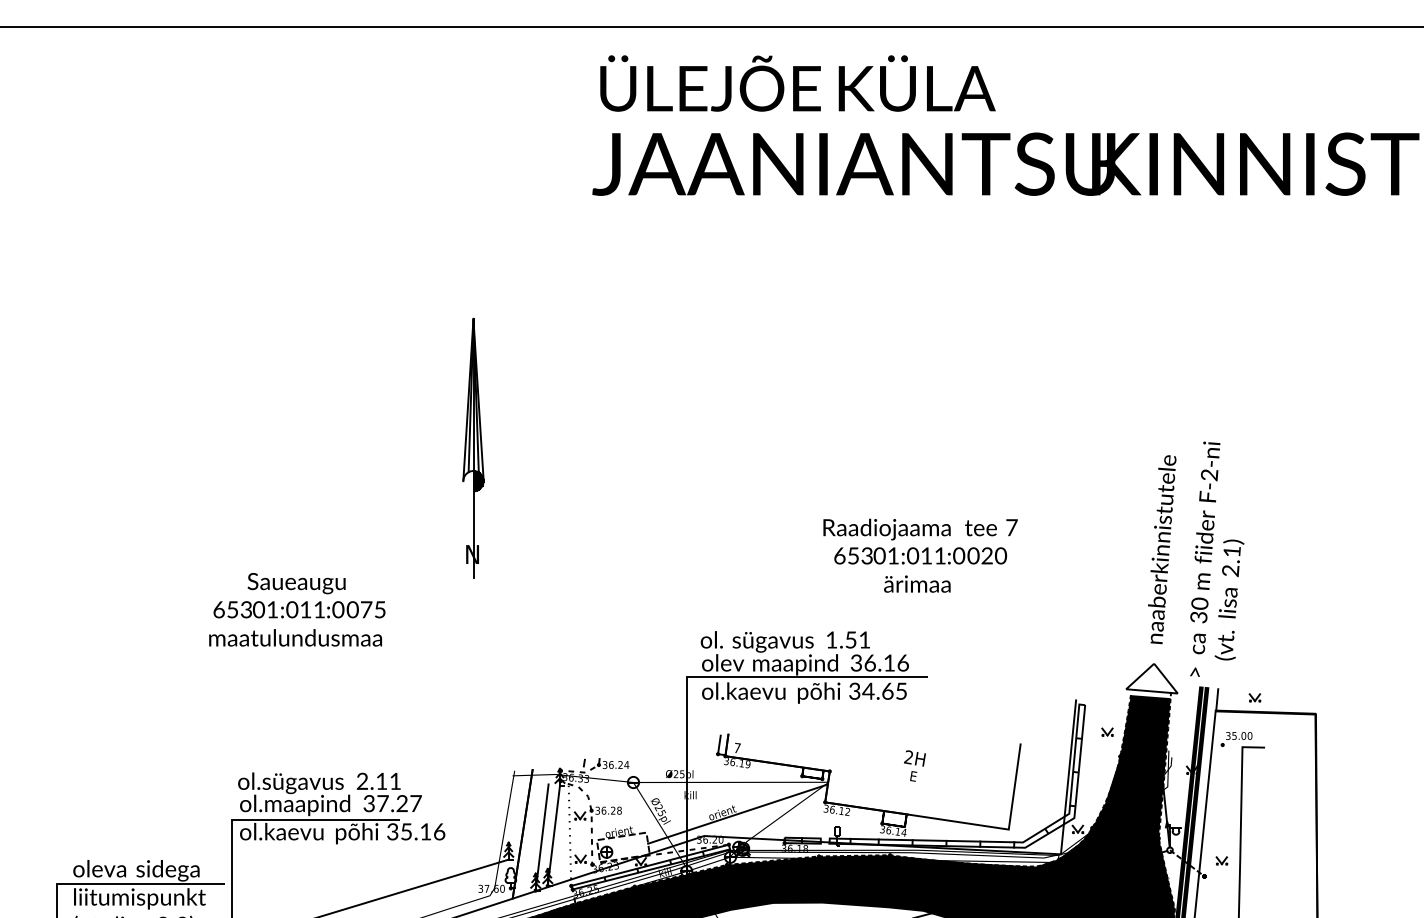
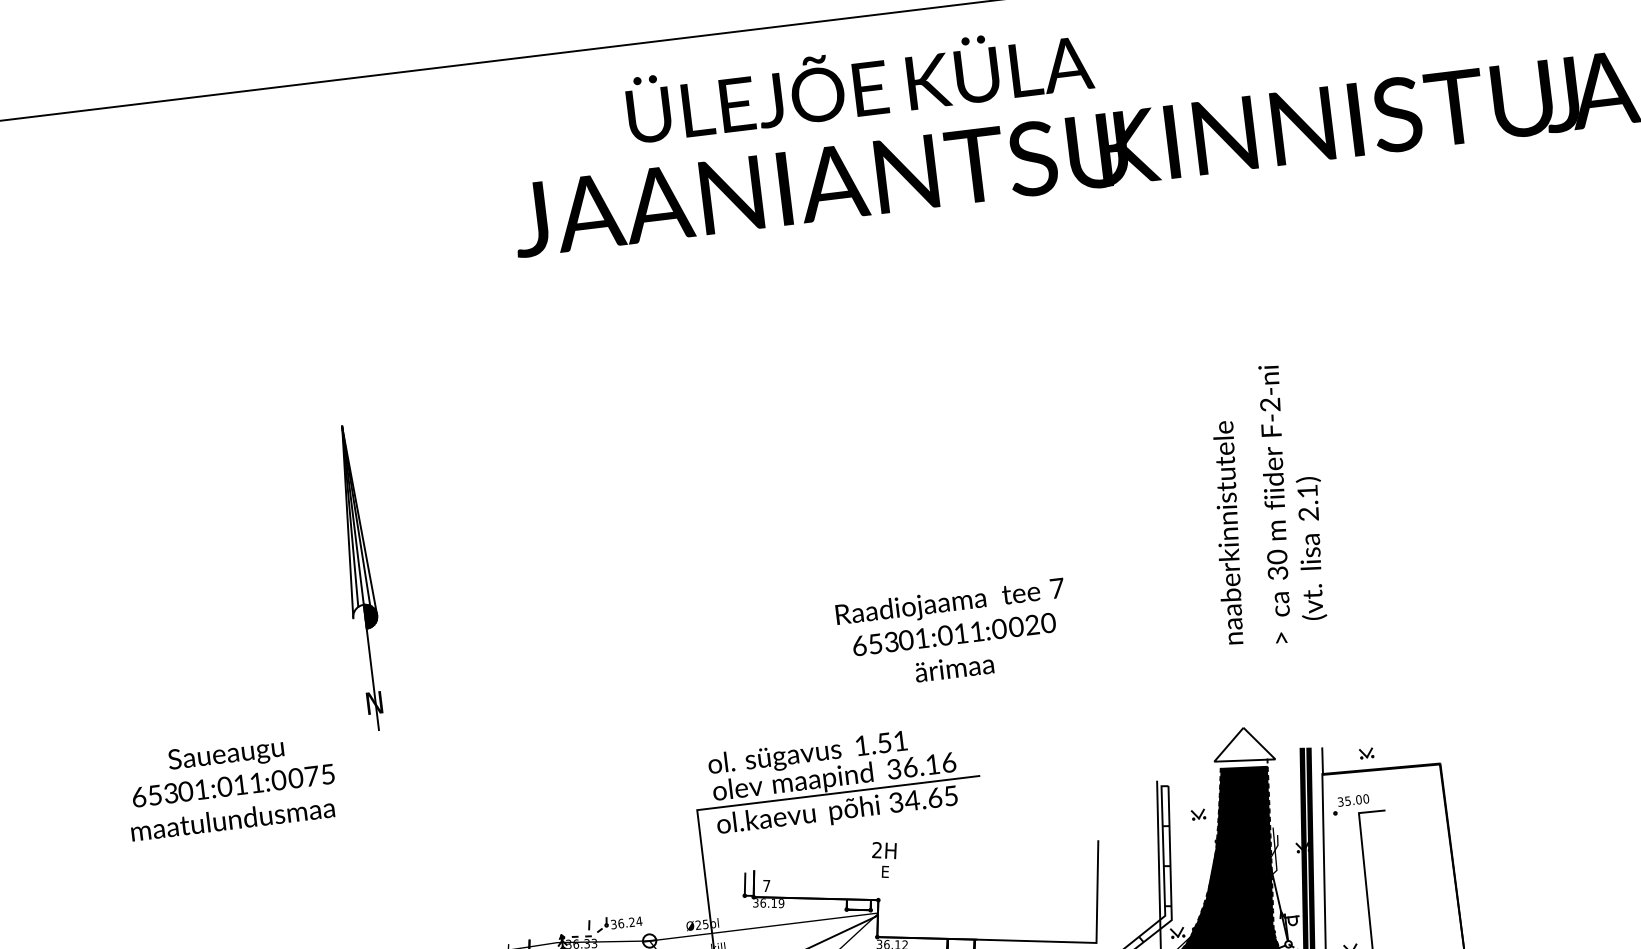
text: (797, 83) -> (858, 83), moved
part: (473, 447) -> (360, 577), moved
text: (1162, 549) -> (1229, 532), moved
text: (1217, 558) -> (1291, 501), moved
text: (914, 765) -> (884, 858), moved

